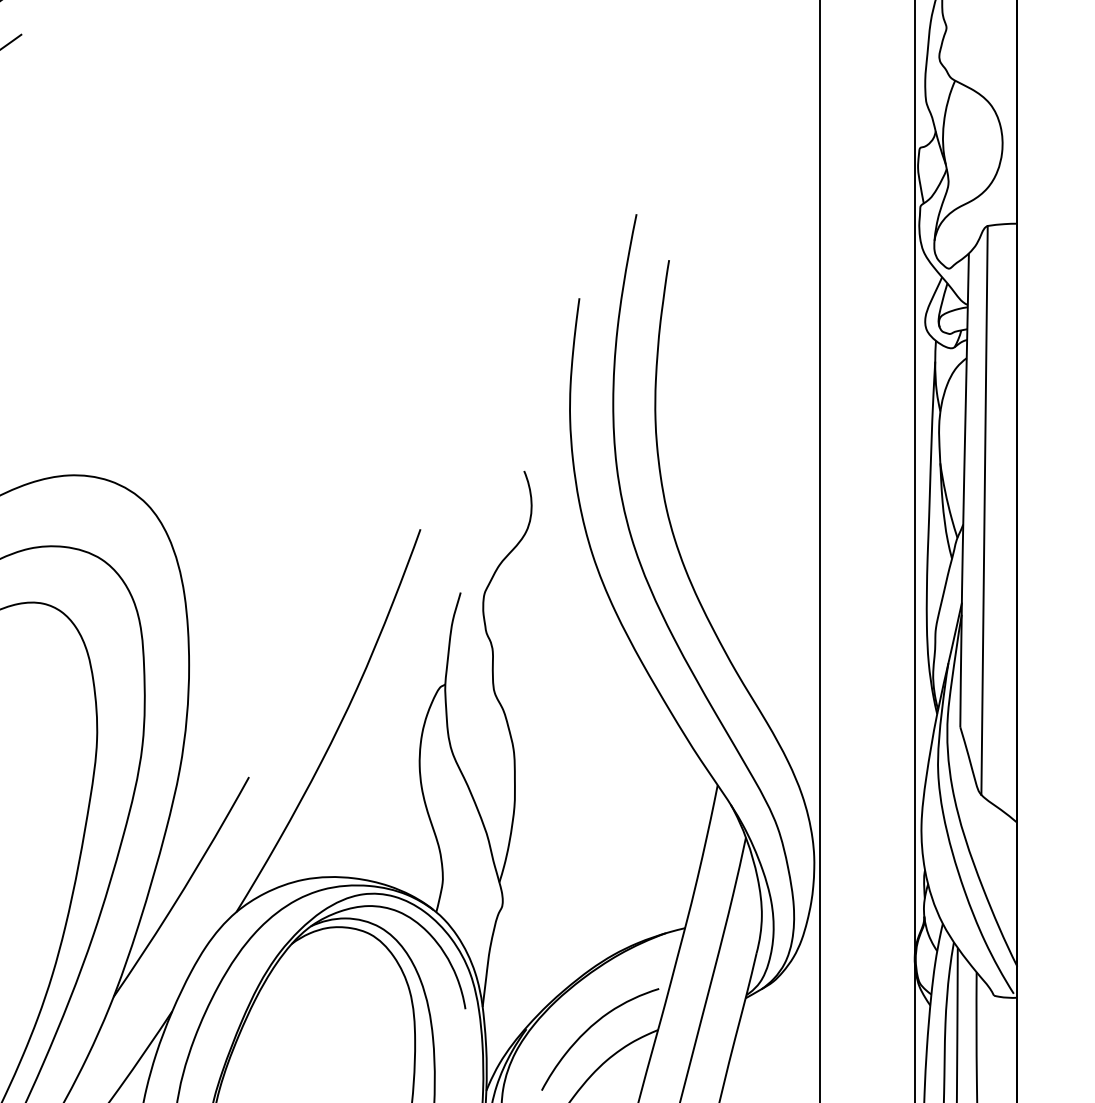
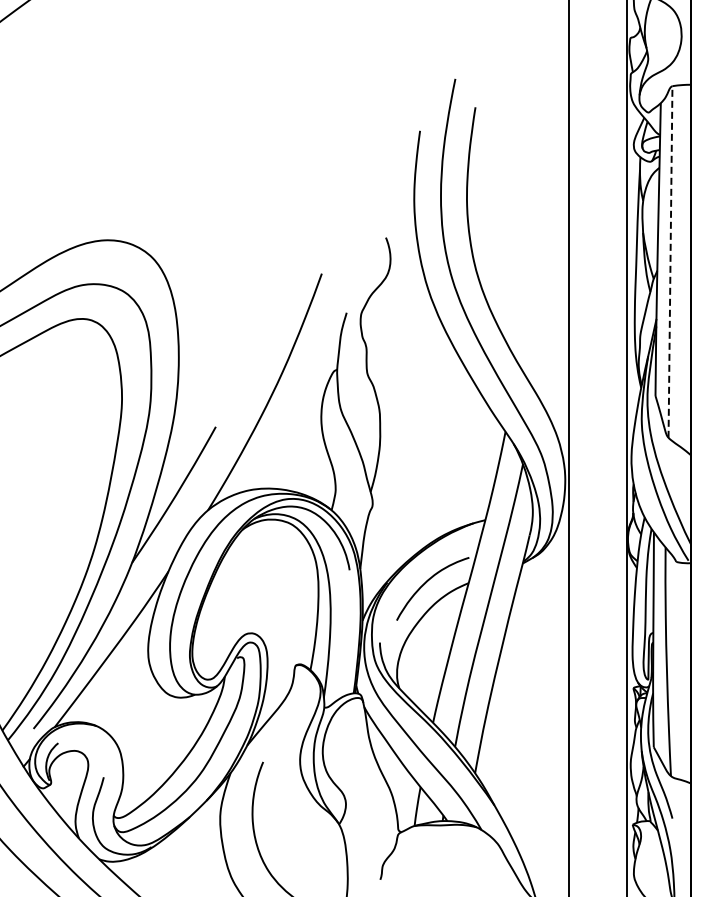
line: (984, 511) -> (670, 262), solid -> dashed

